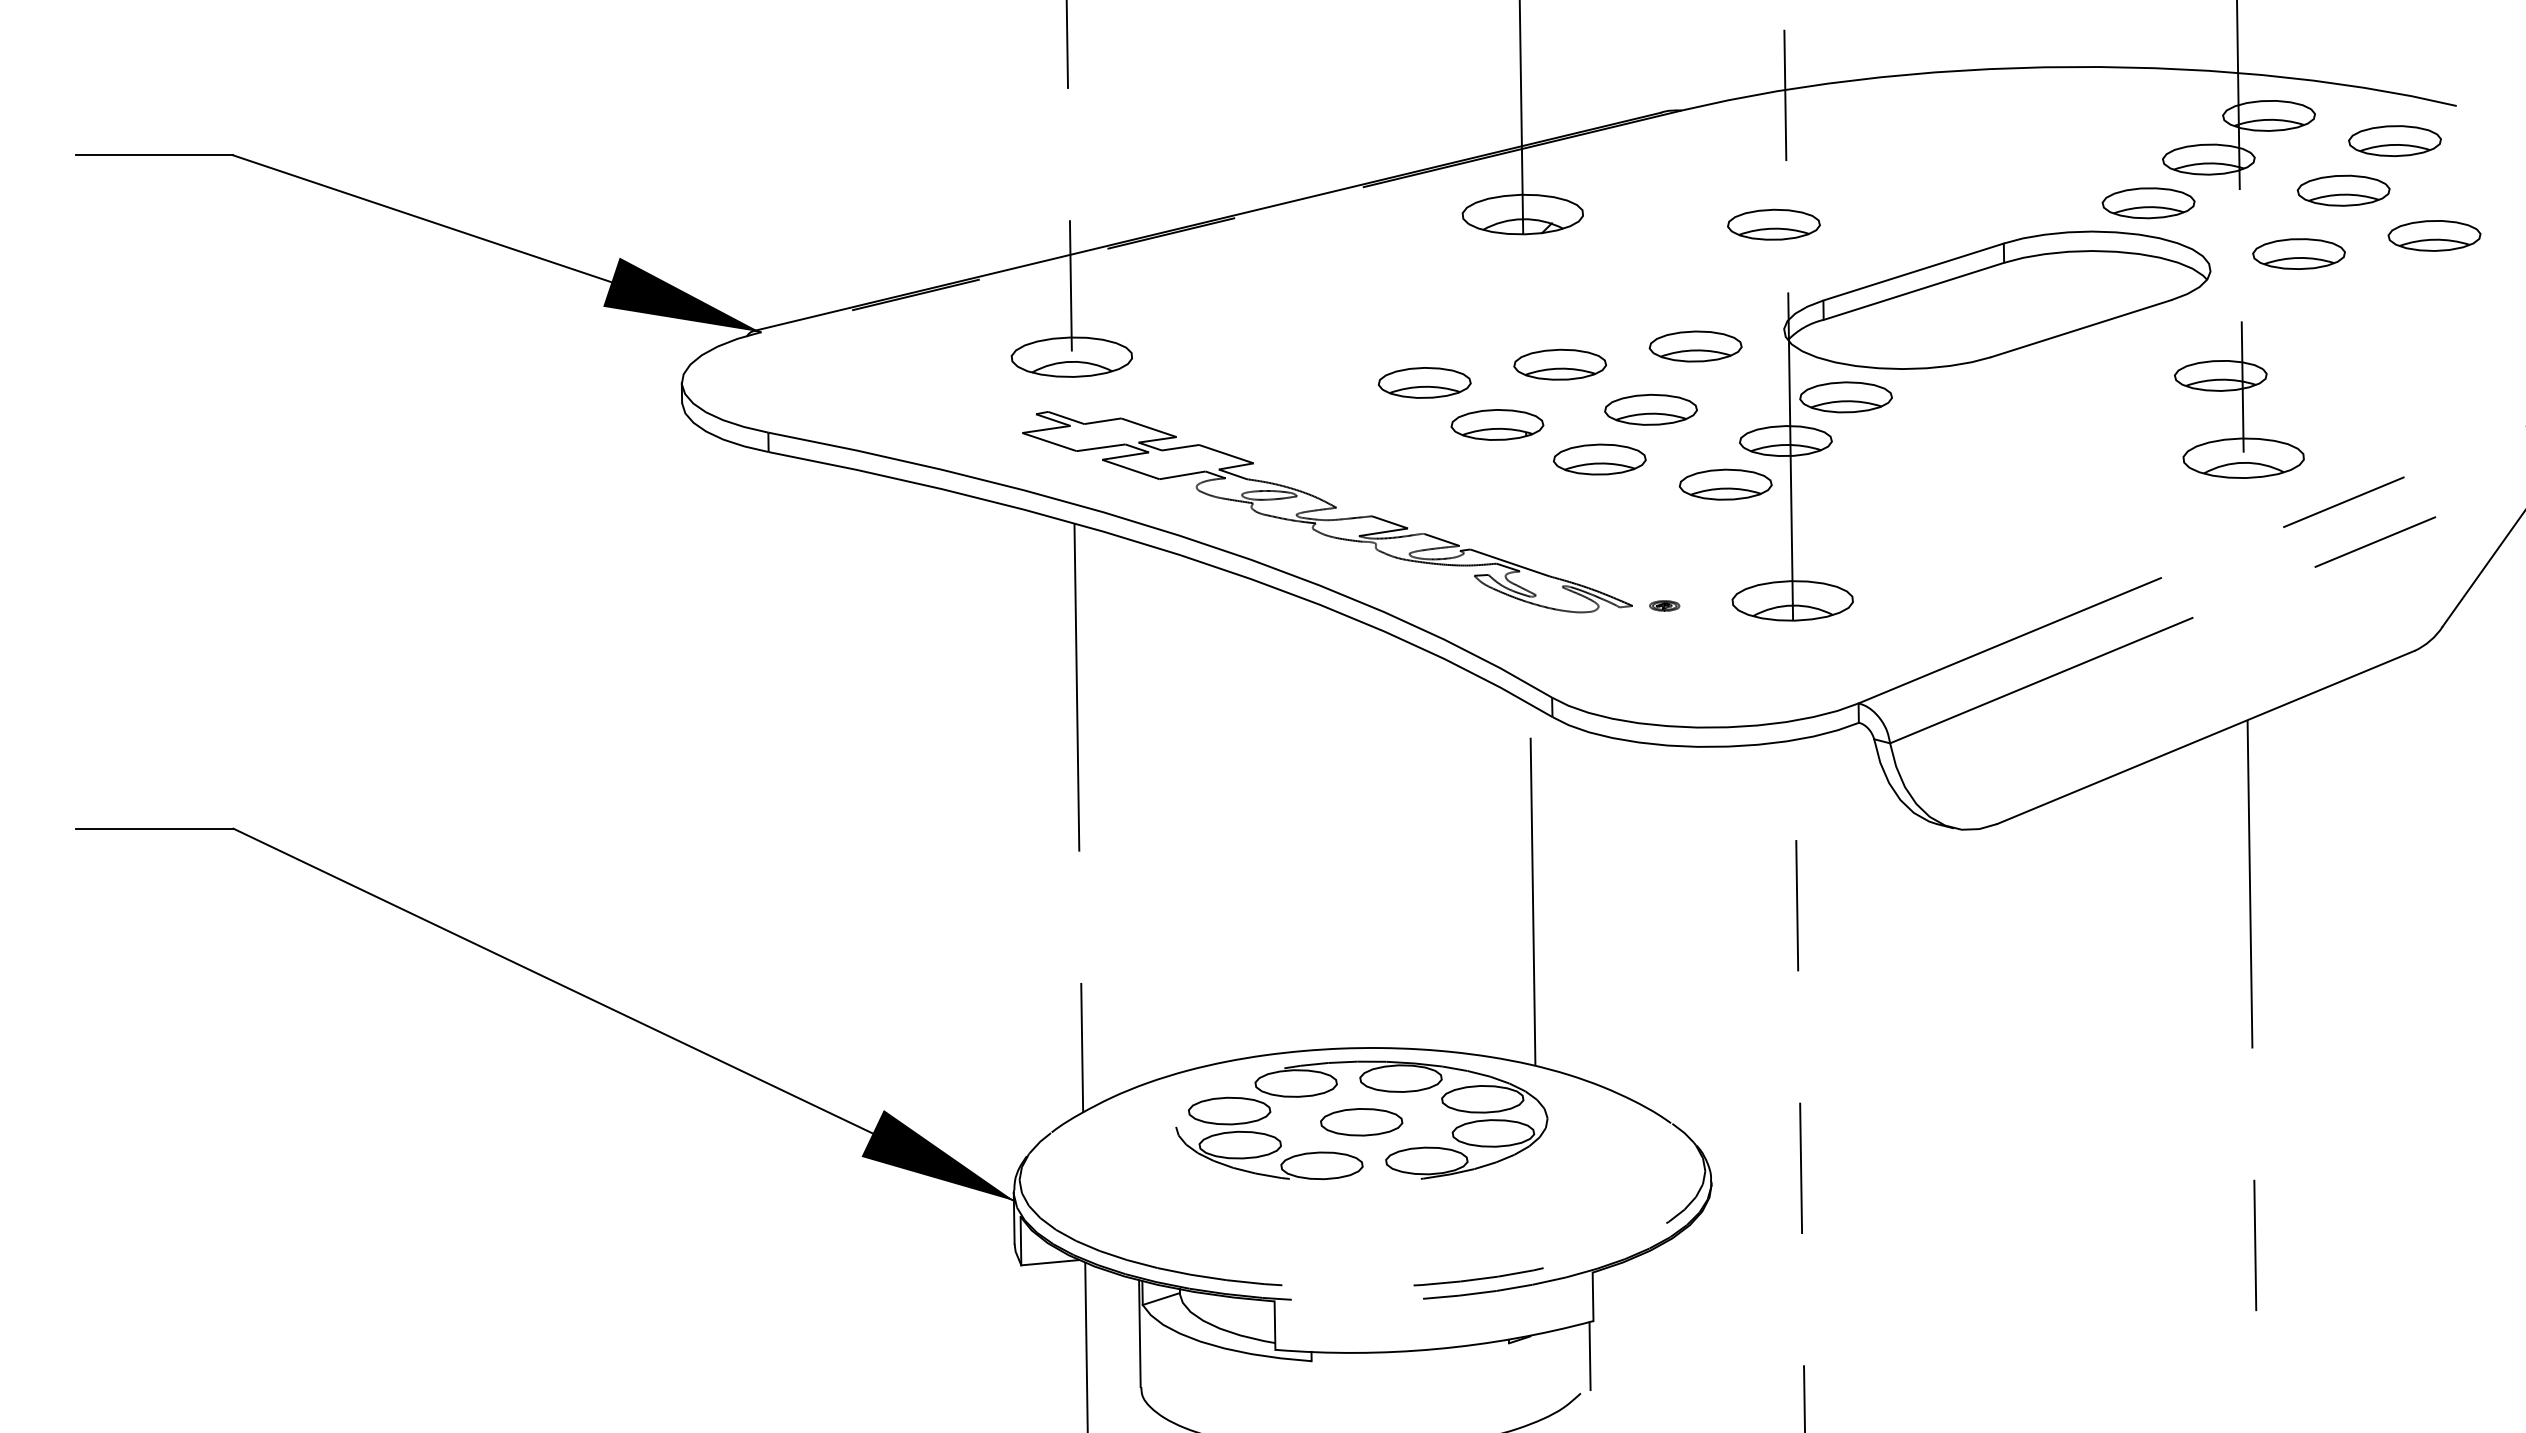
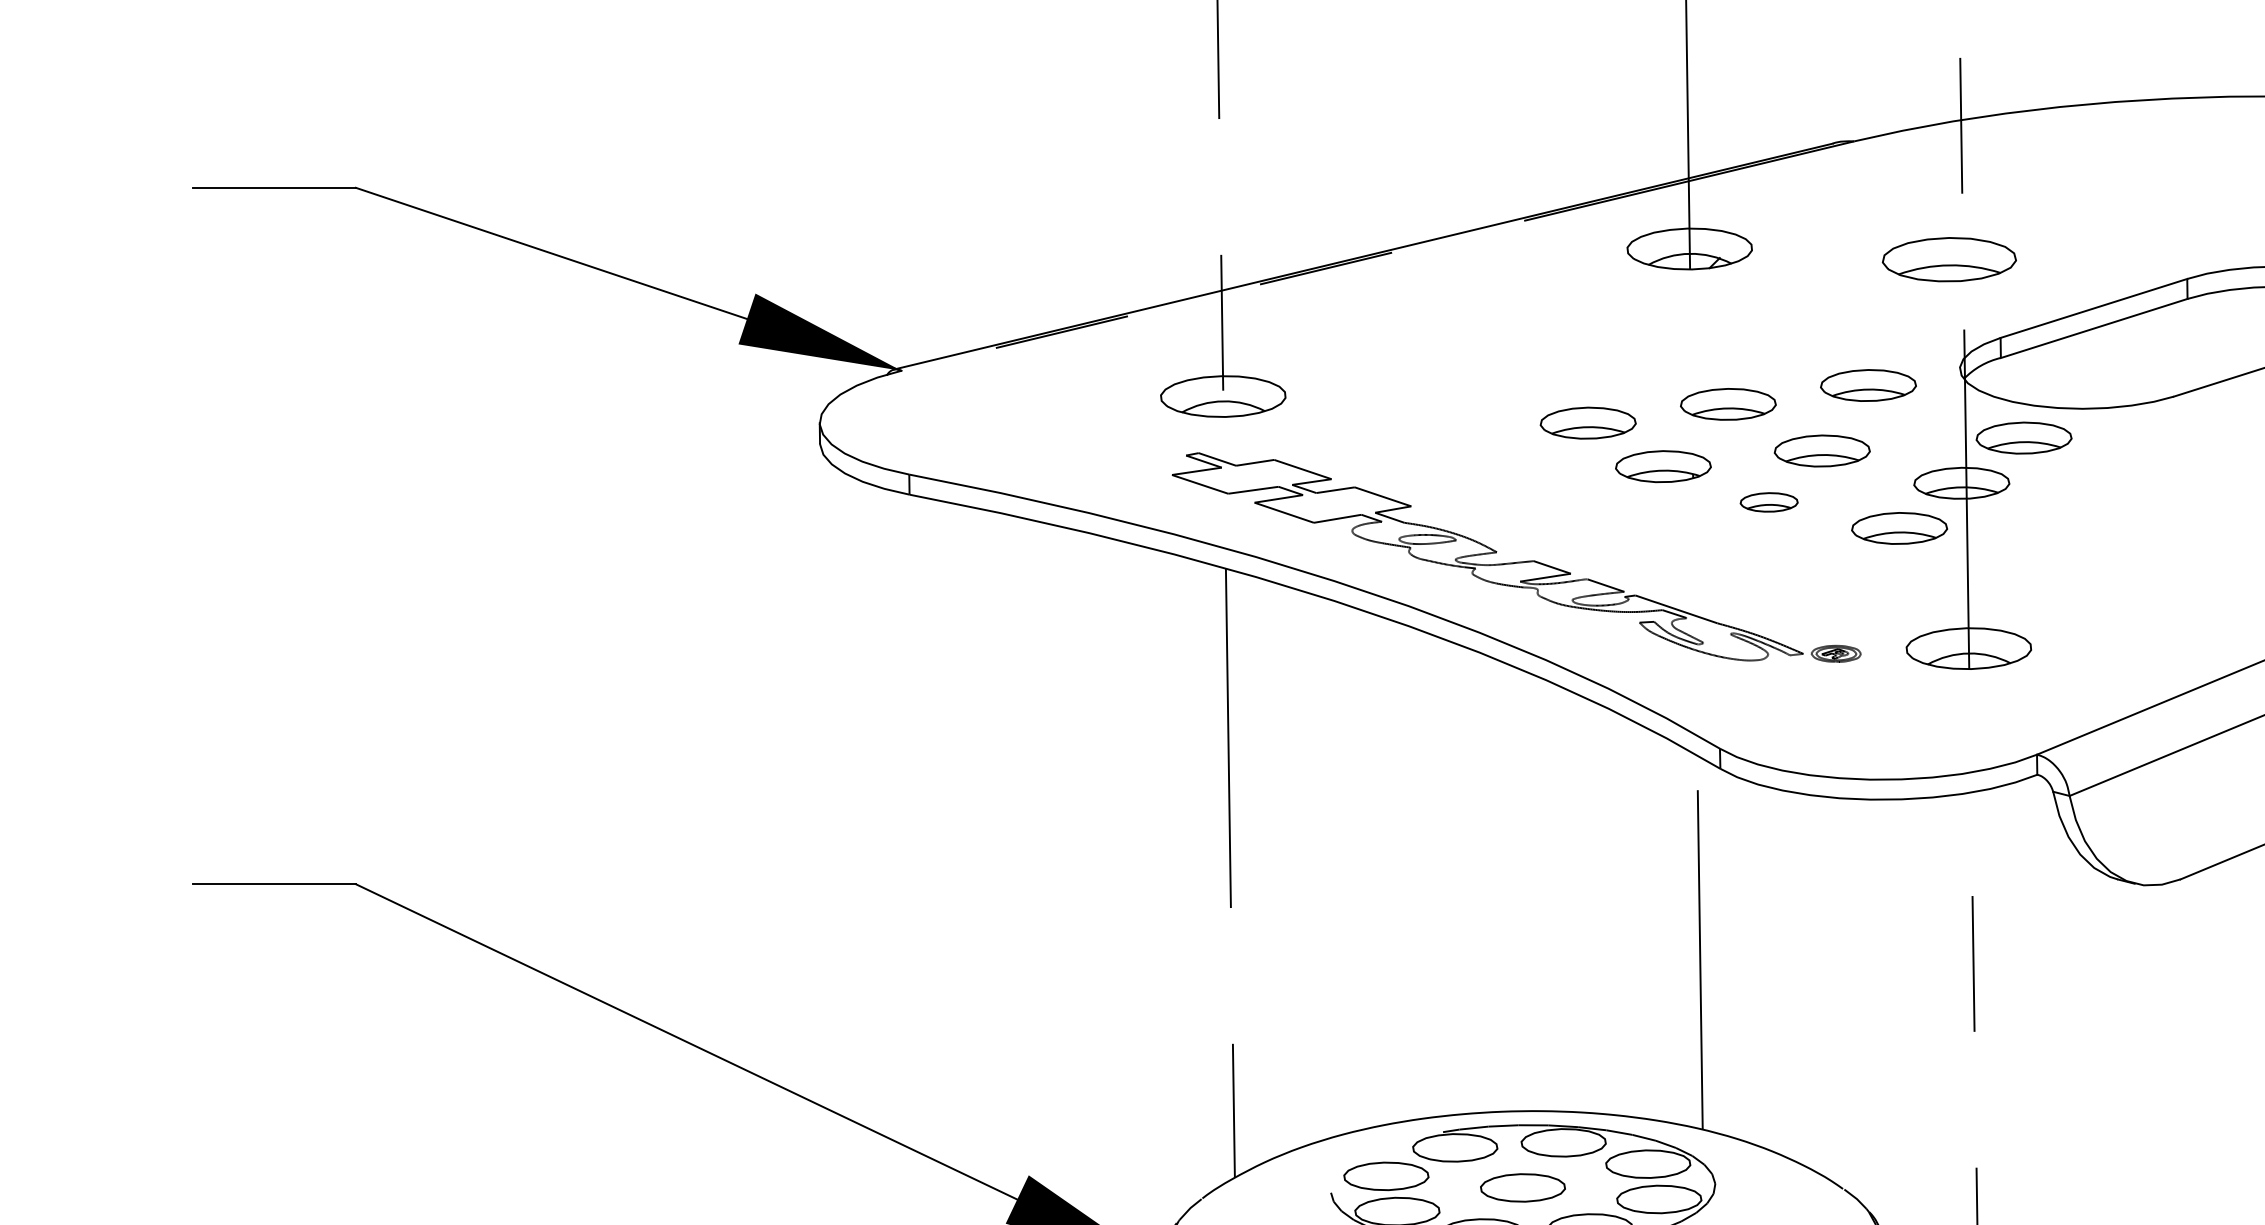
part: (1773, 224) -> (1948, 259), size x1.4
part: (1599, 459) -> (1769, 502), size x0.6
part: (1664, 605) -> (1836, 653), size x1.6

